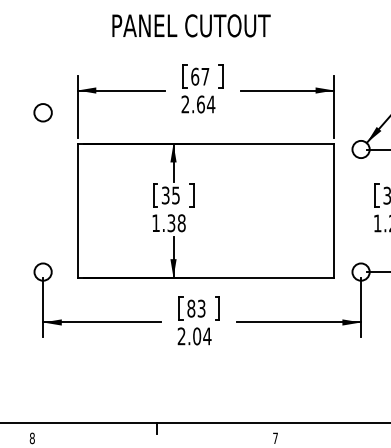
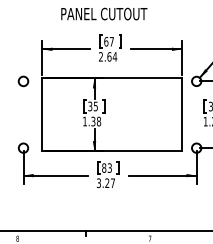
circle: (43, 112) -> (23, 81), moved
text: (193, 336) -> (105, 183), 2.04 -> 3.27

